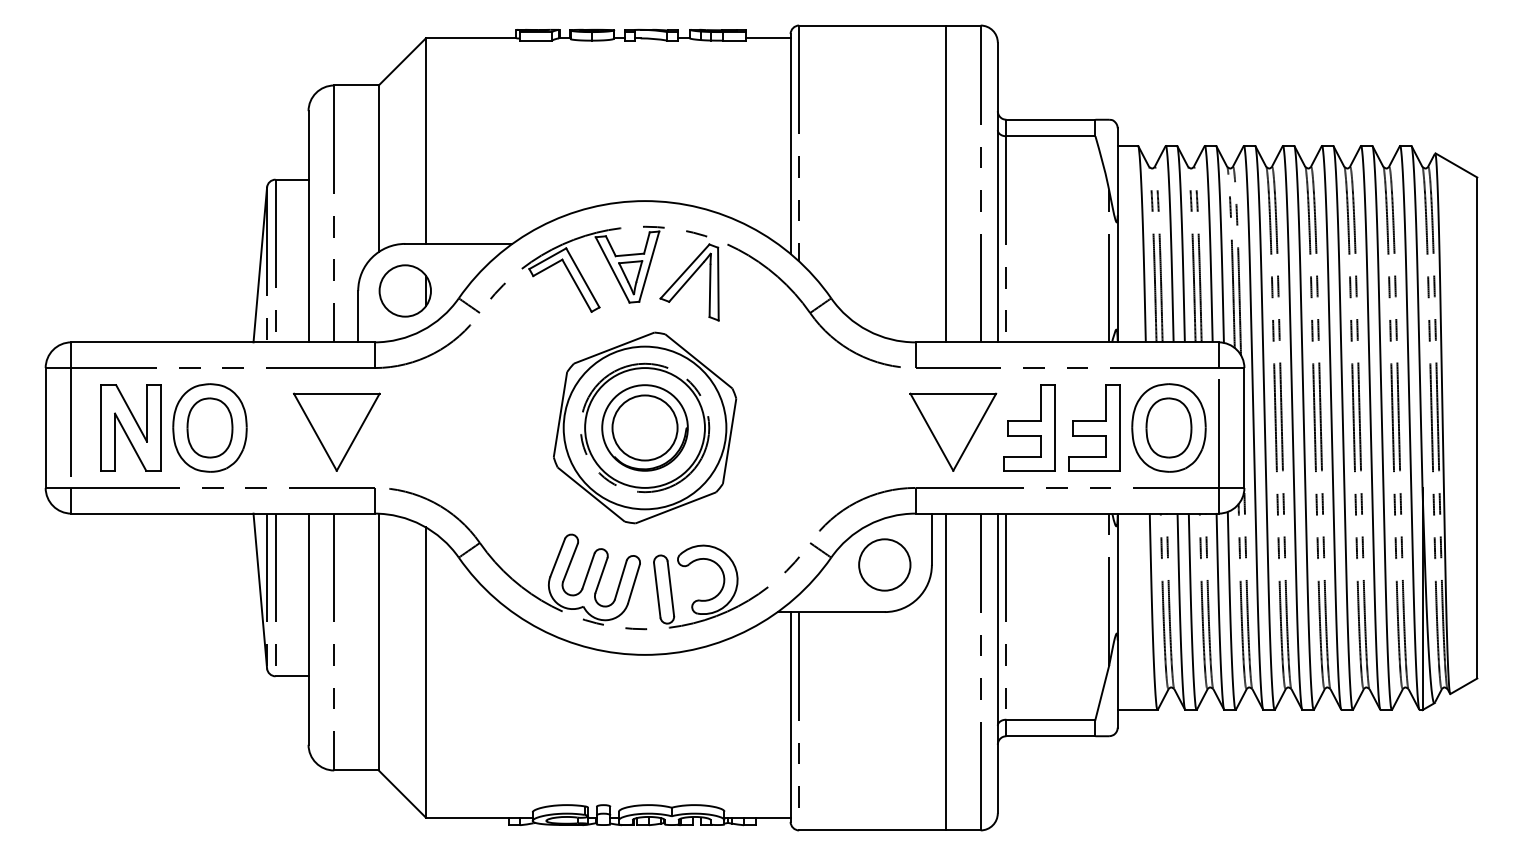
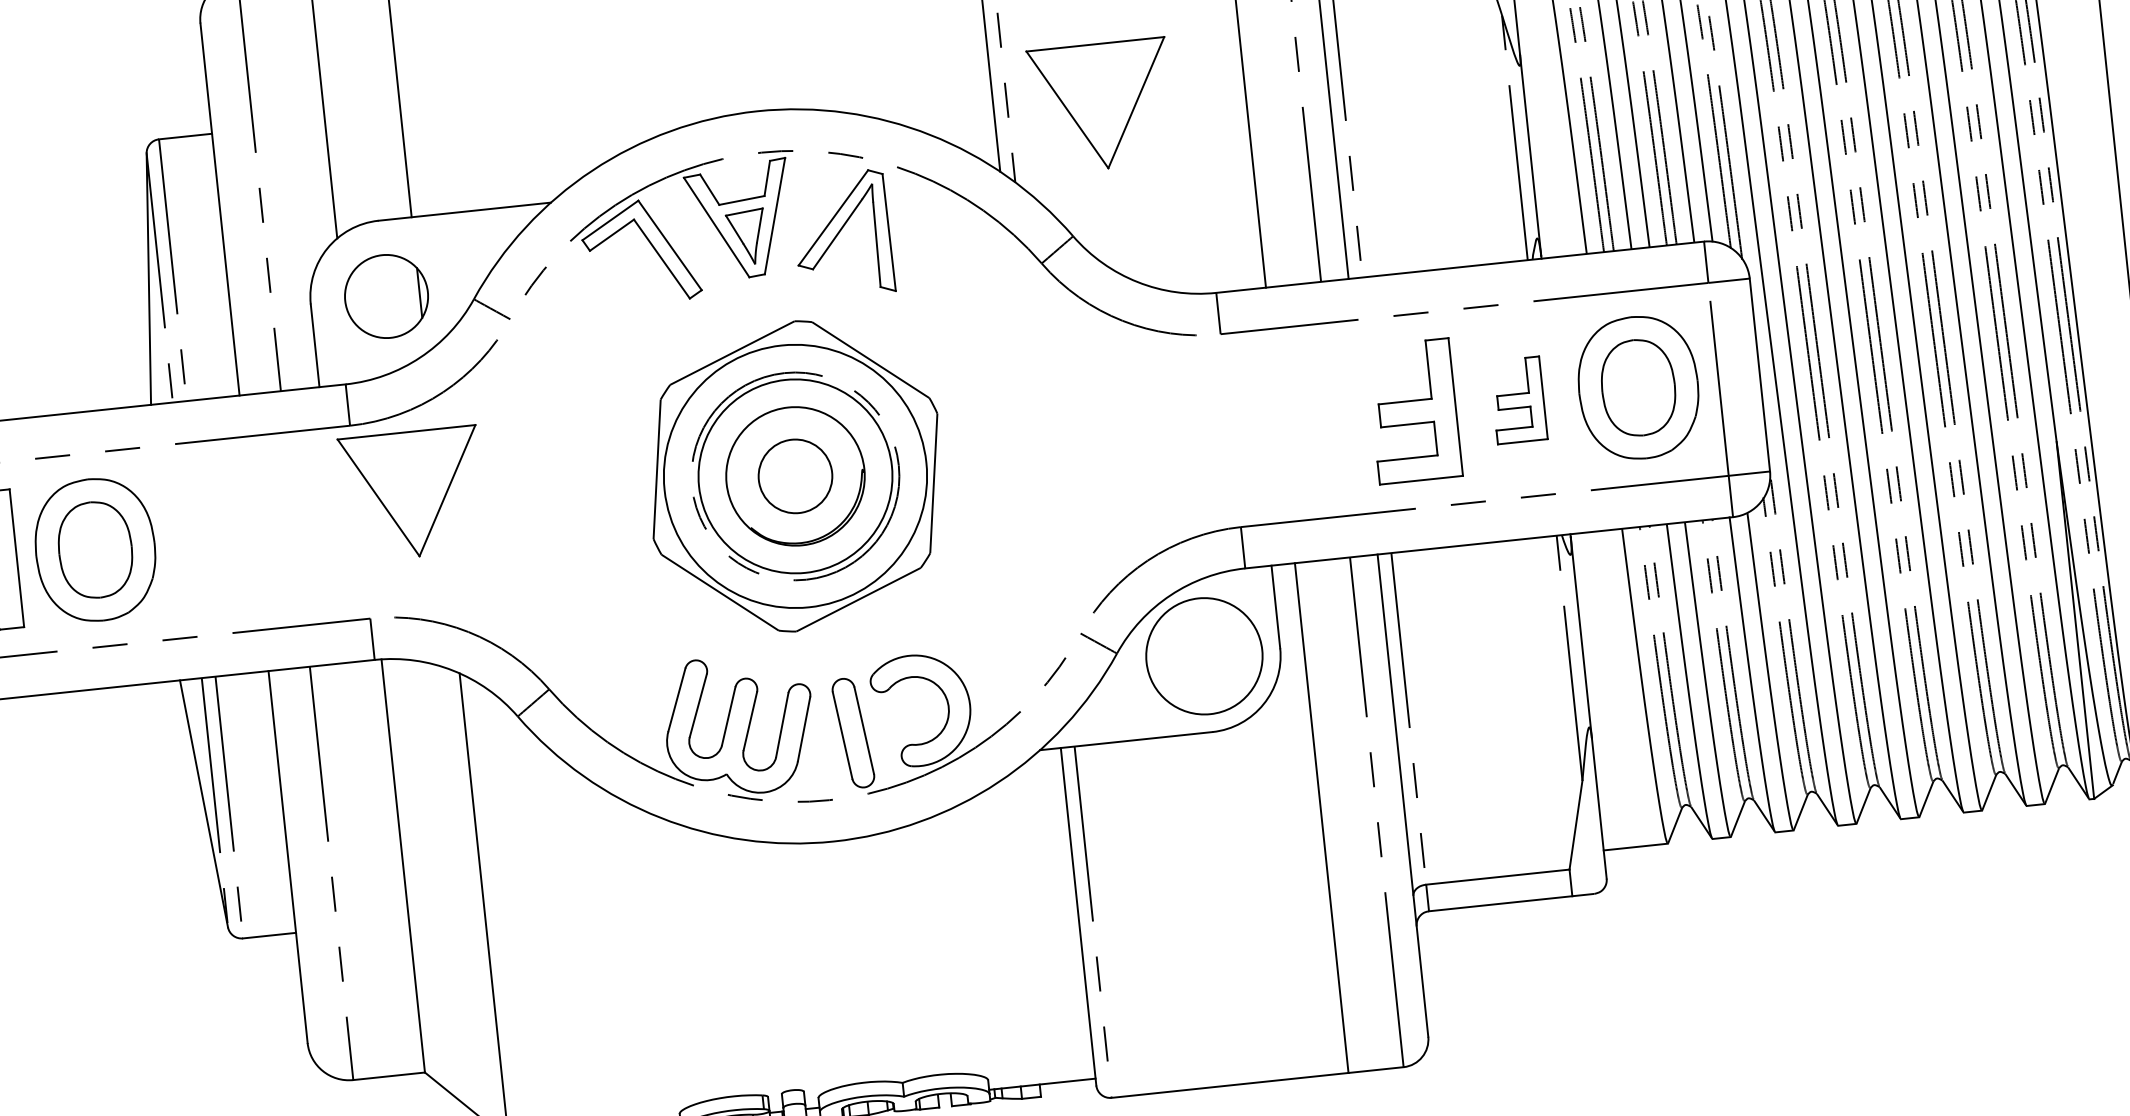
circle: (644, 427) -> (794, 475), size x0.7
part: (1094, 427) -> (1518, 399), size x0.6
part: (336, 431) -> (412, 493), moved
part: (953, 431) -> (1102, 105), moved
circle: (884, 564) -> (1203, 655), size x1.4

